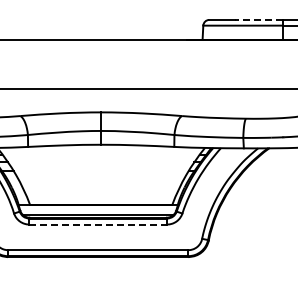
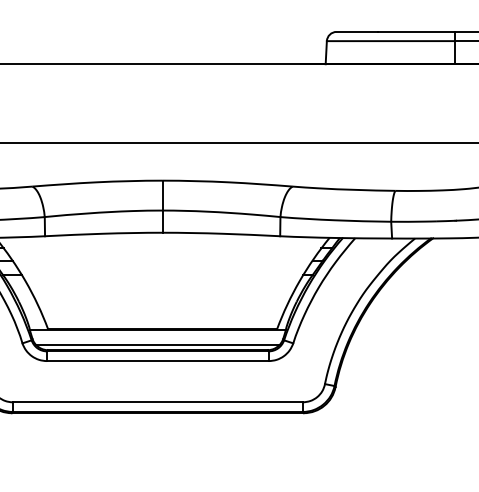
line: (258, 19) -> (415, 31), dashed -> solid
line: (98, 224) -> (158, 361), dashed -> solid

